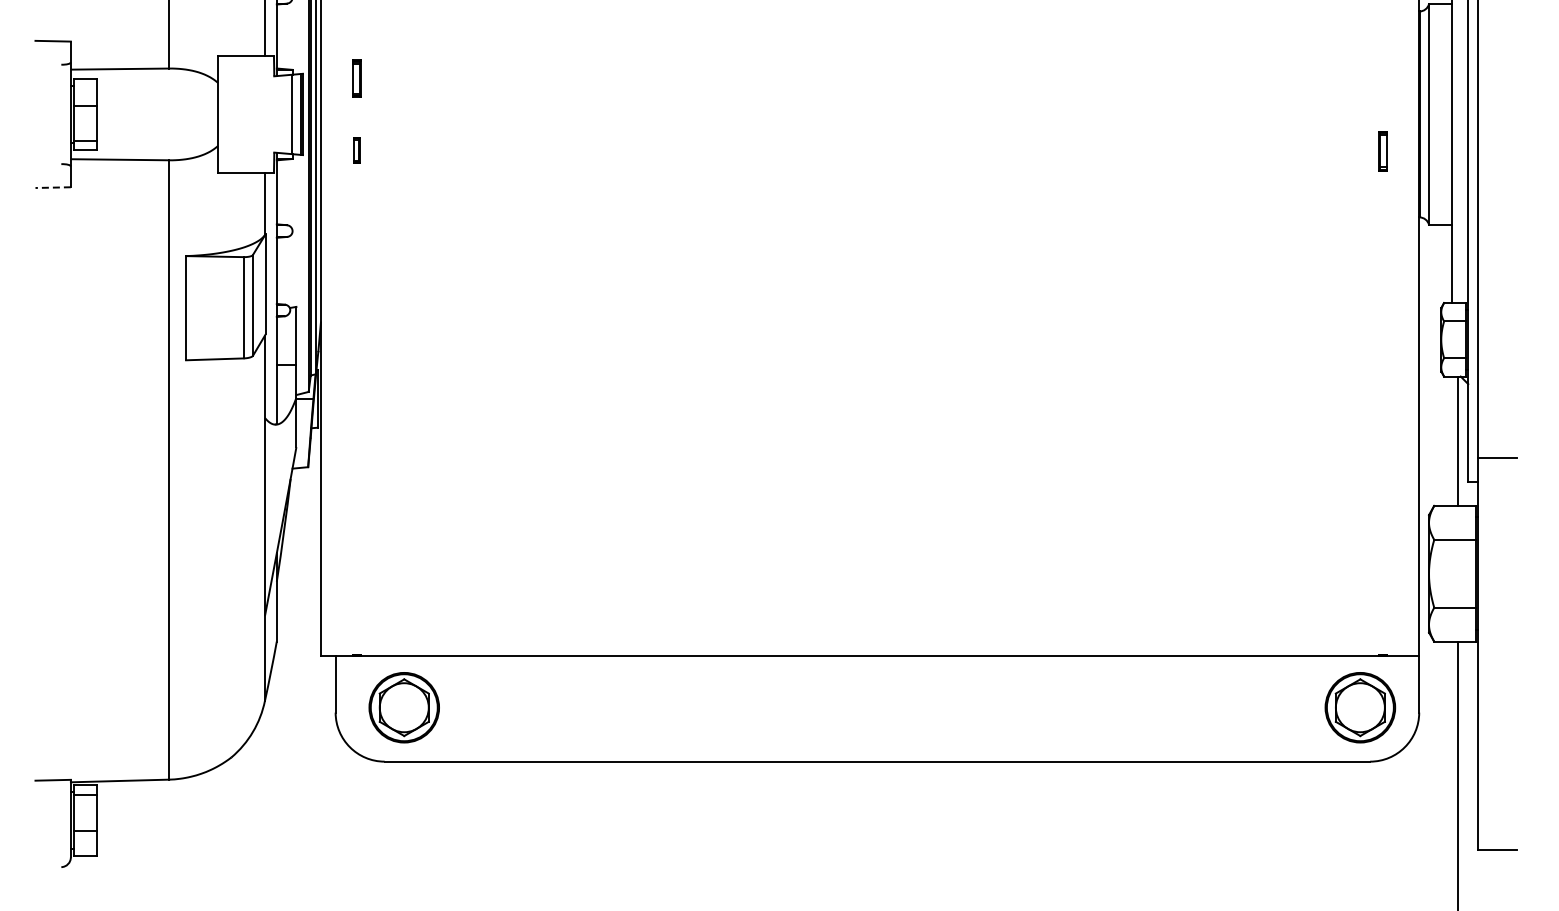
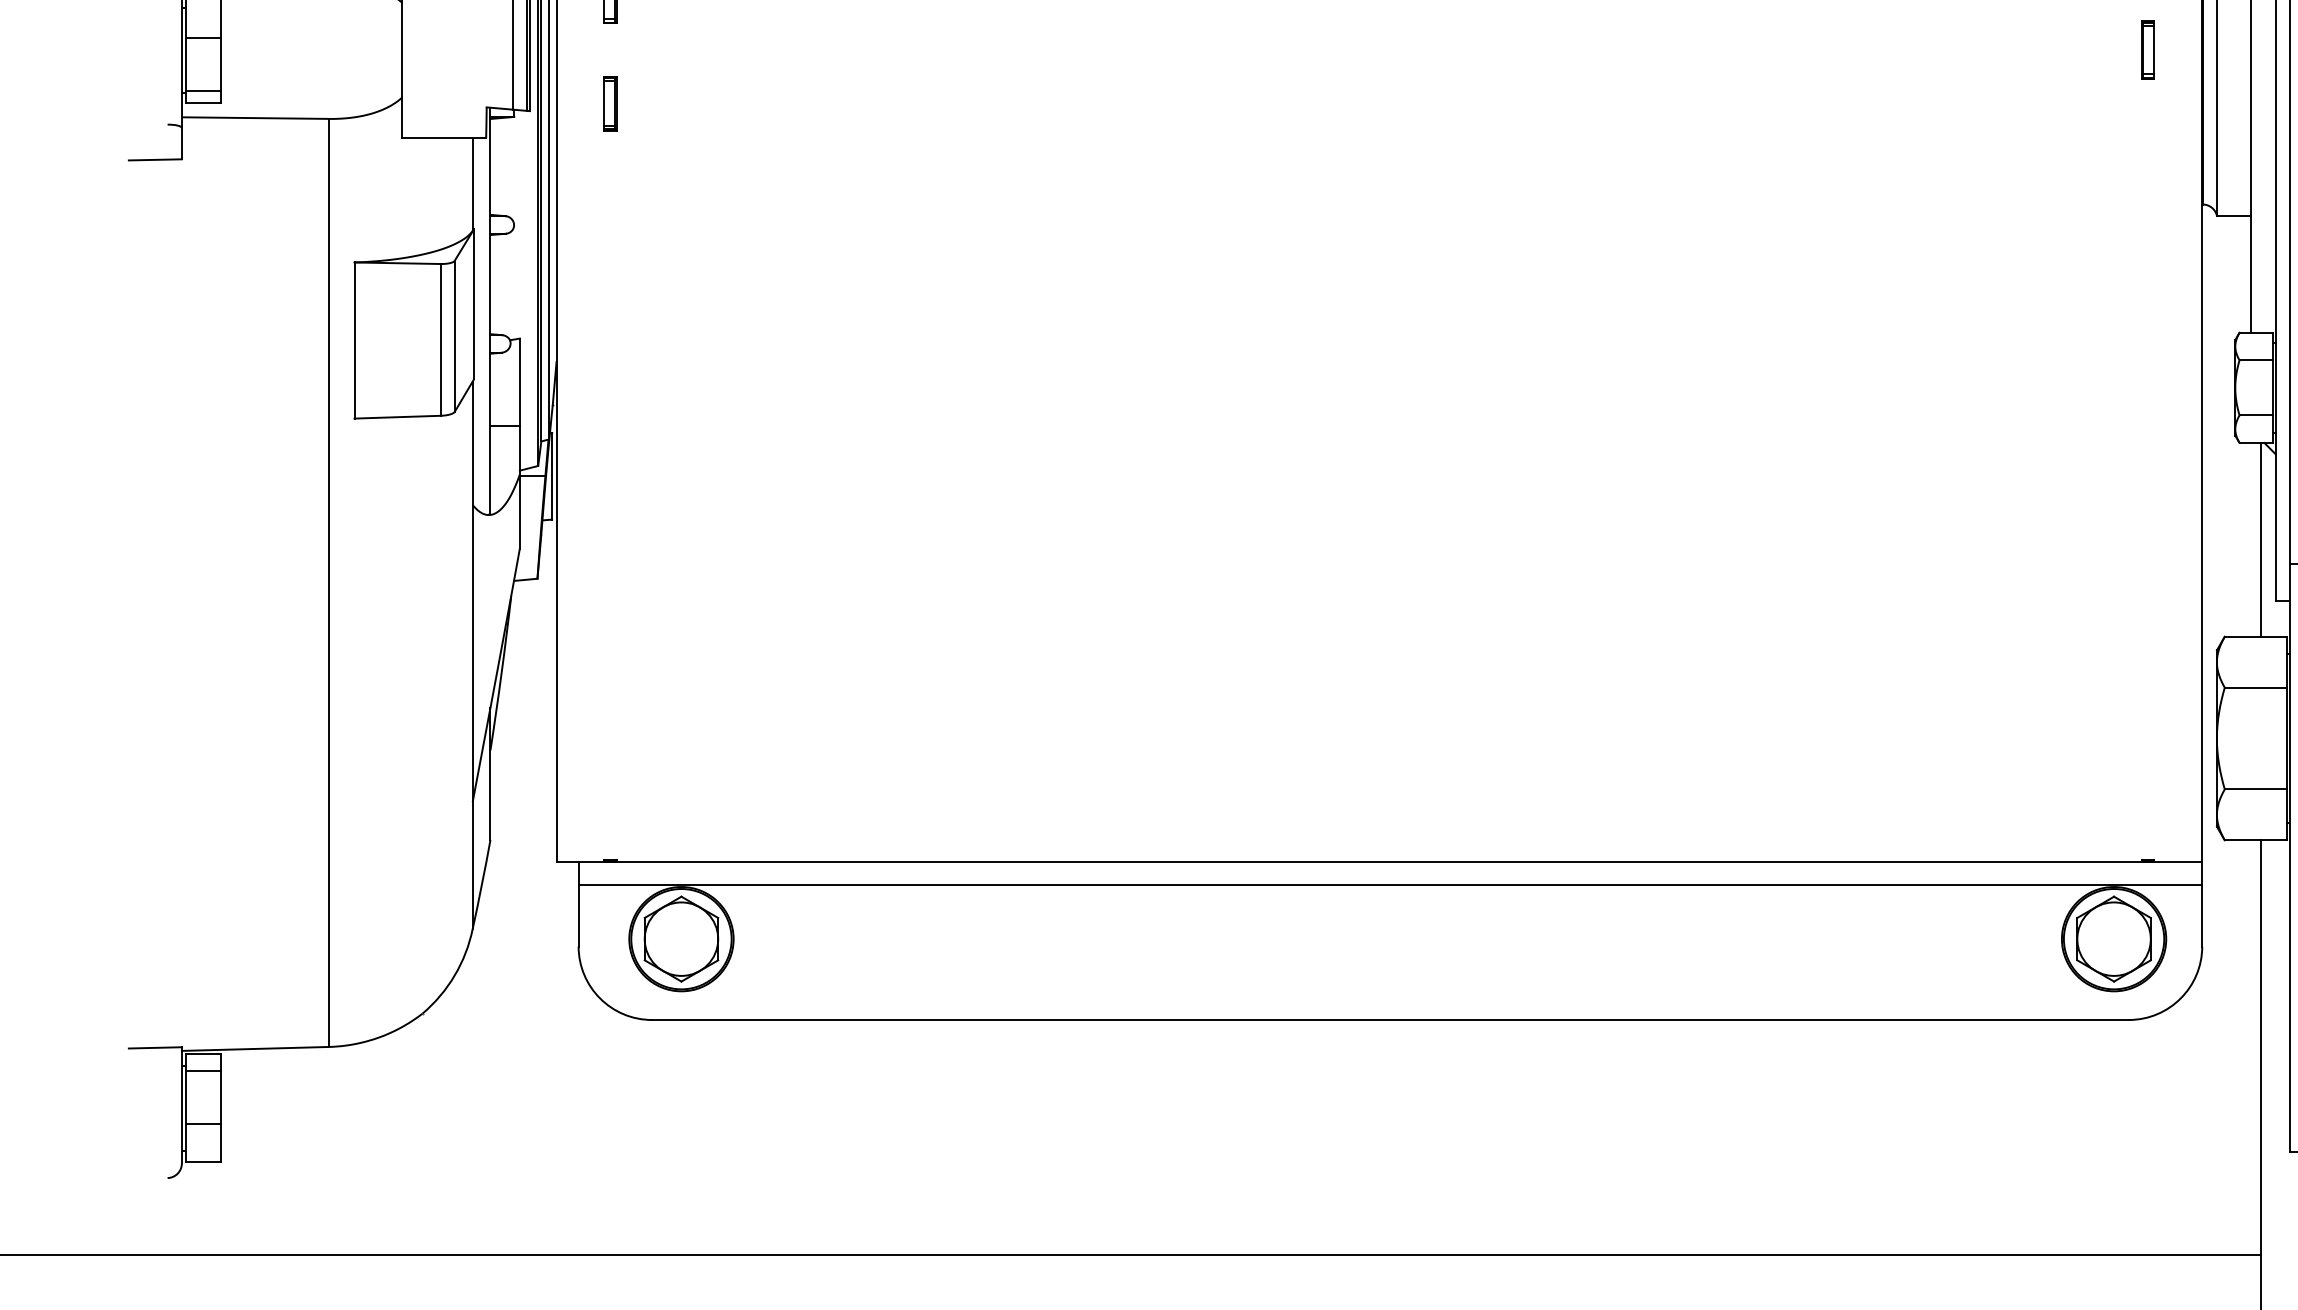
part: (356, 150) -> (609, 104), size x1.43
part: (1382, 151) -> (2147, 50), moved
line: (53, 187) -> (155, 159), dashed -> solid
line: (877, 671) -> (1390, 884), added

